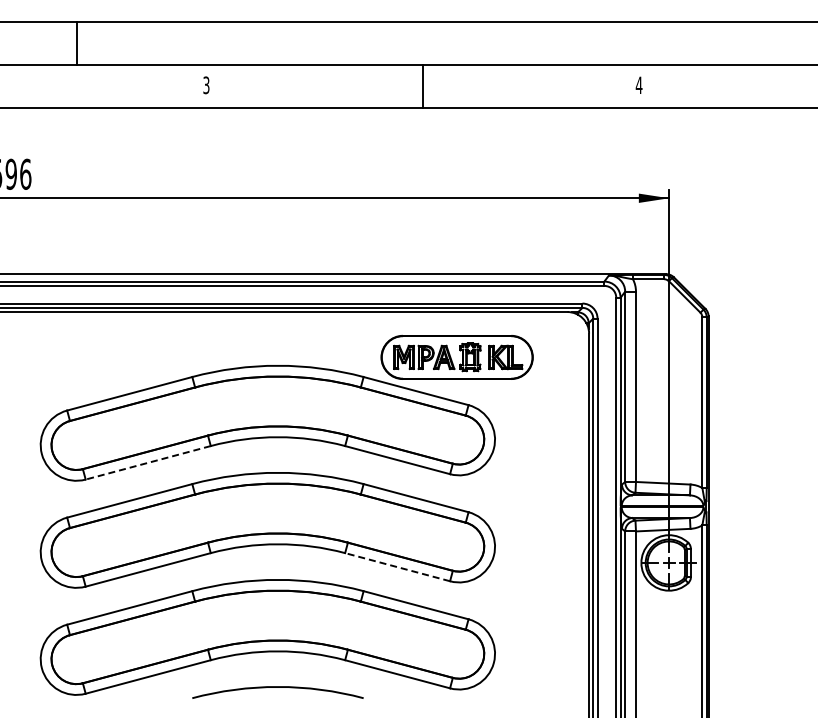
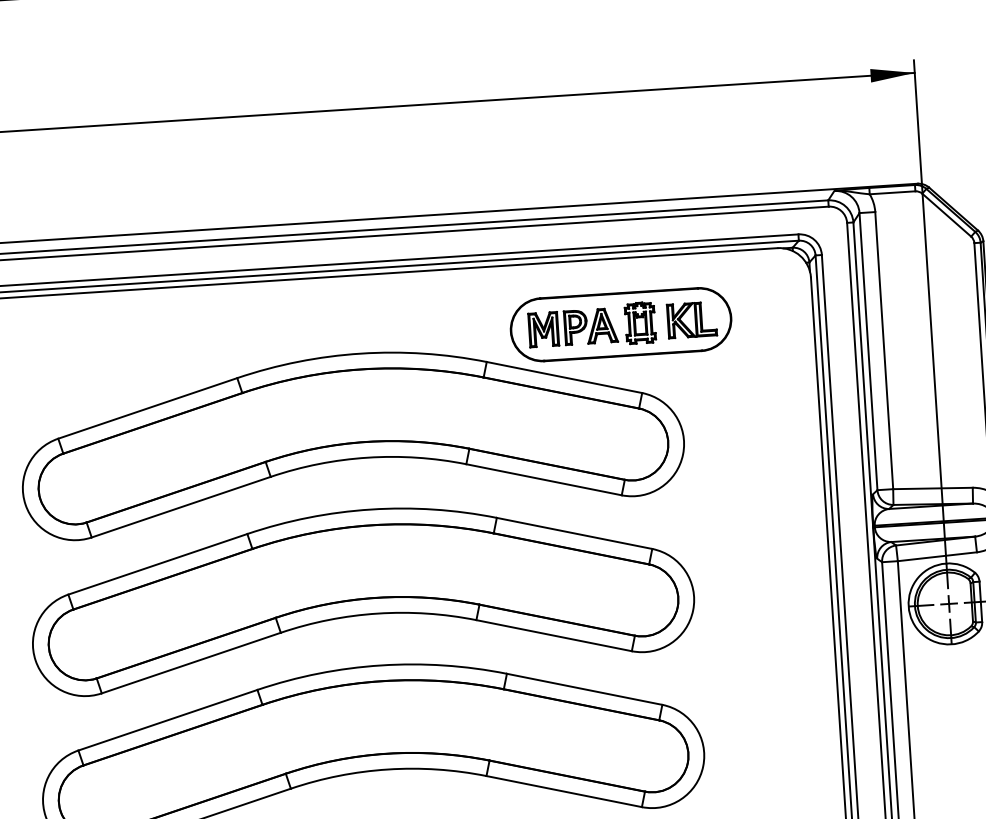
line: (148, 462) -> (181, 506), dashed -> solid
line: (397, 567) -> (553, 636), dashed -> solid

